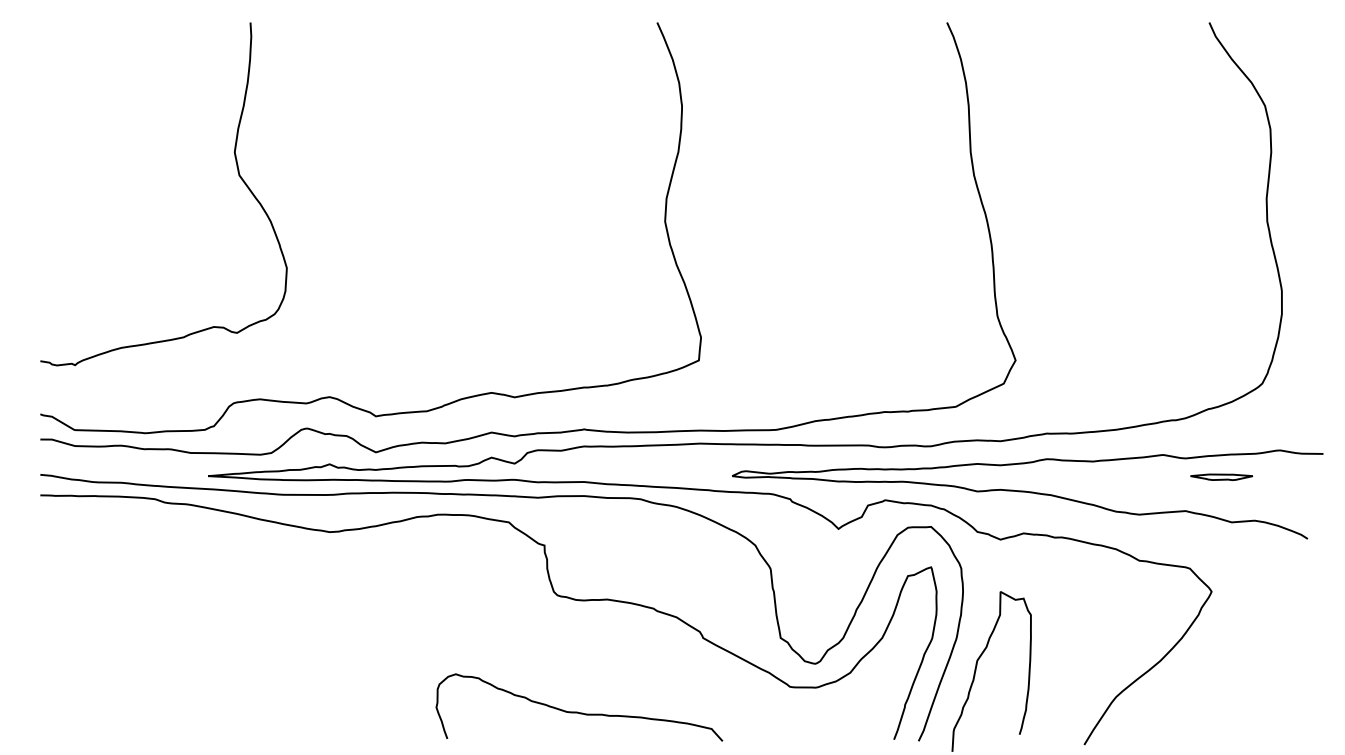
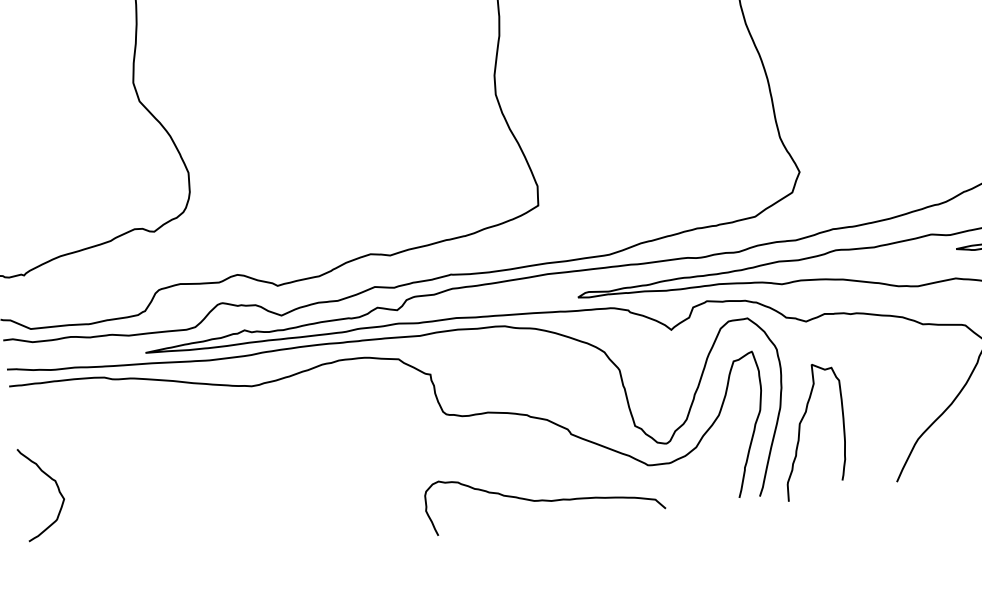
curve: (82, 624) -> (57, 488), added
curve: (577, 711) -> (542, 499), moved

